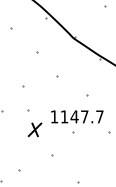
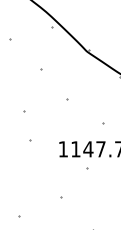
part: (34, 129) -> (38, 164), removed

